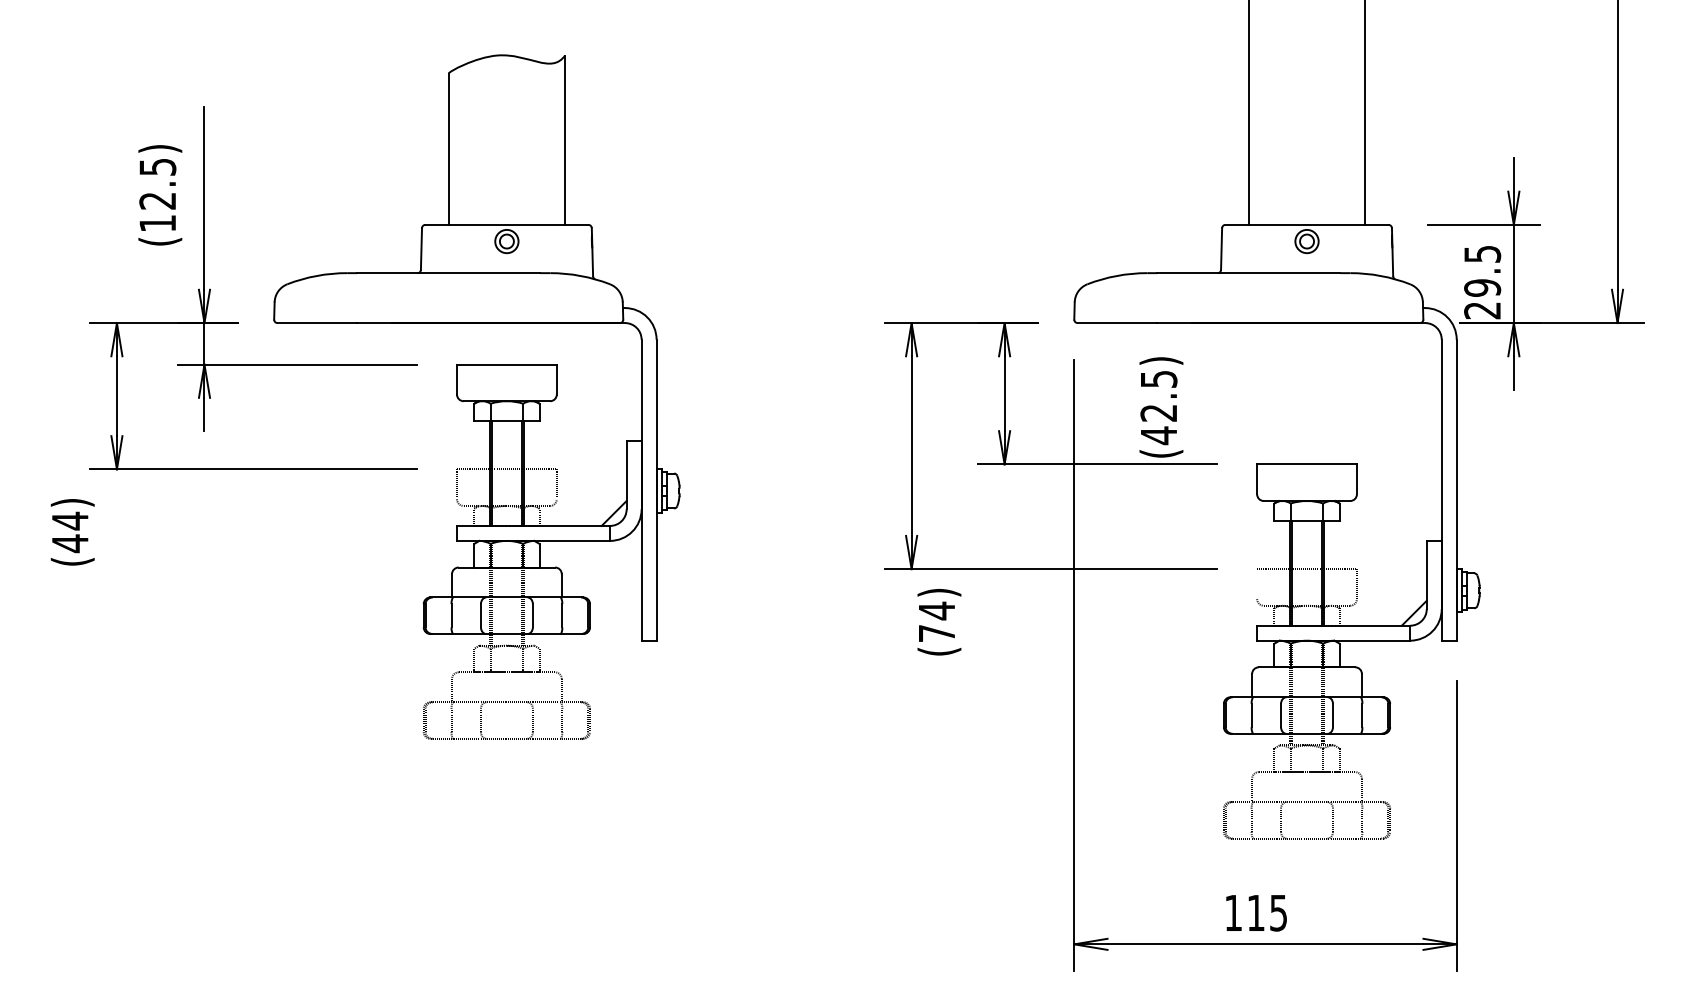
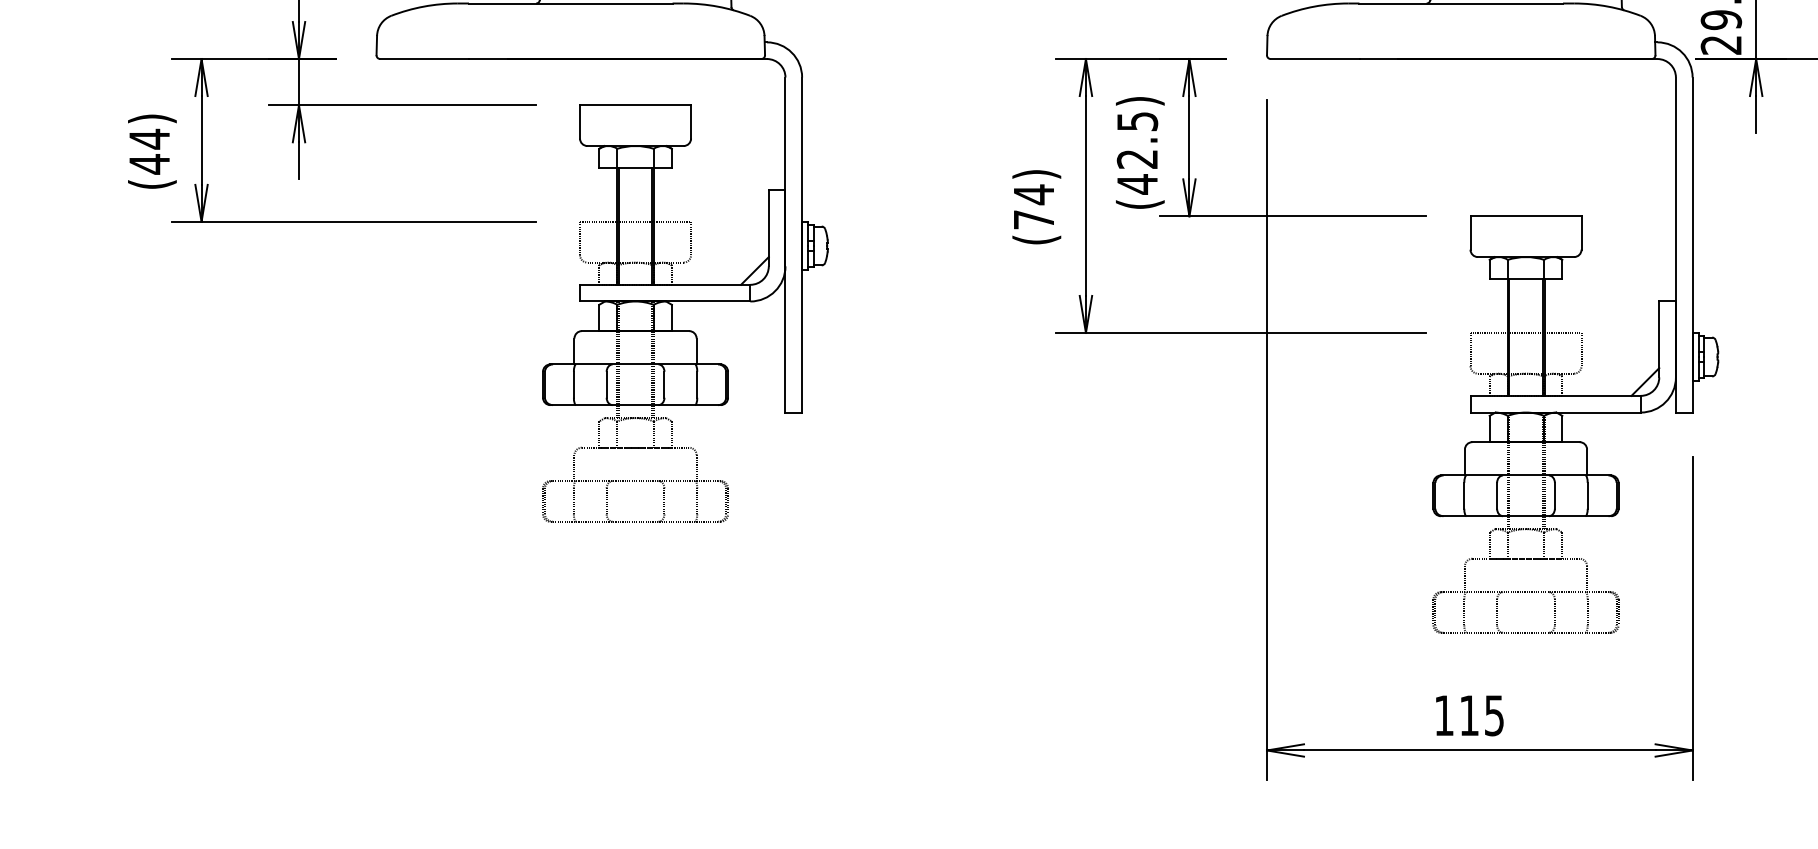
text: (1161, 407) -> (1140, 153), moved
text: (72, 532) -> (152, 151), moved
line: (1257, 584) -> (1470, 350), added
text: (939, 622) -> (1036, 207), moved

